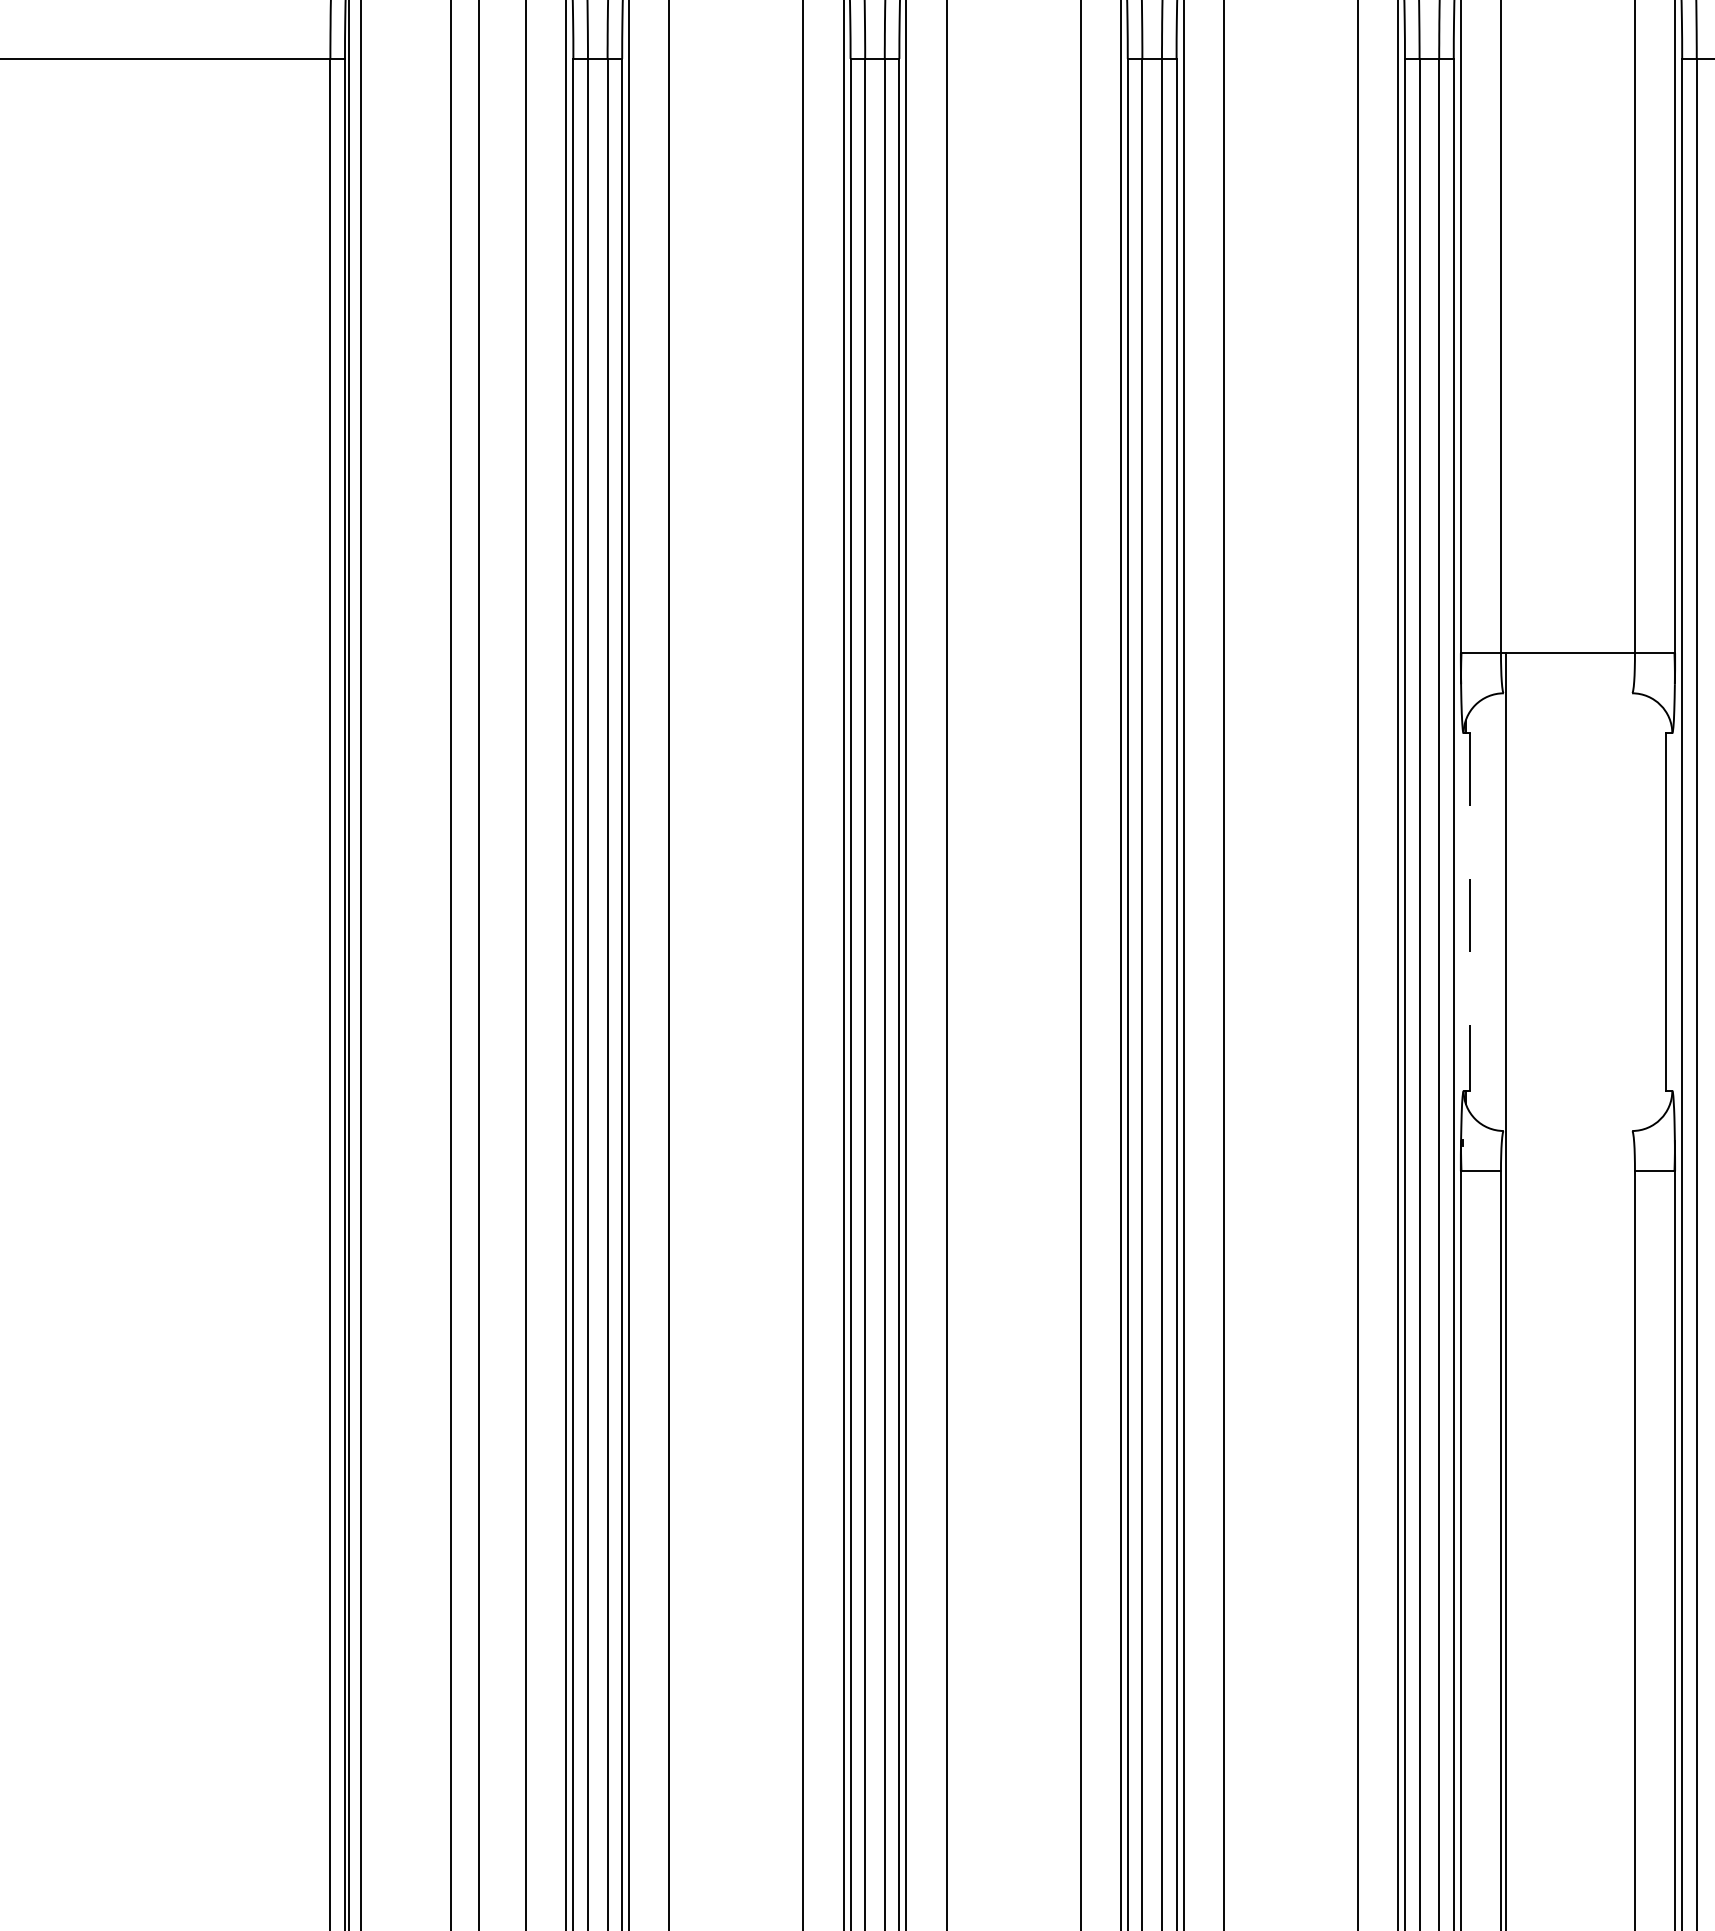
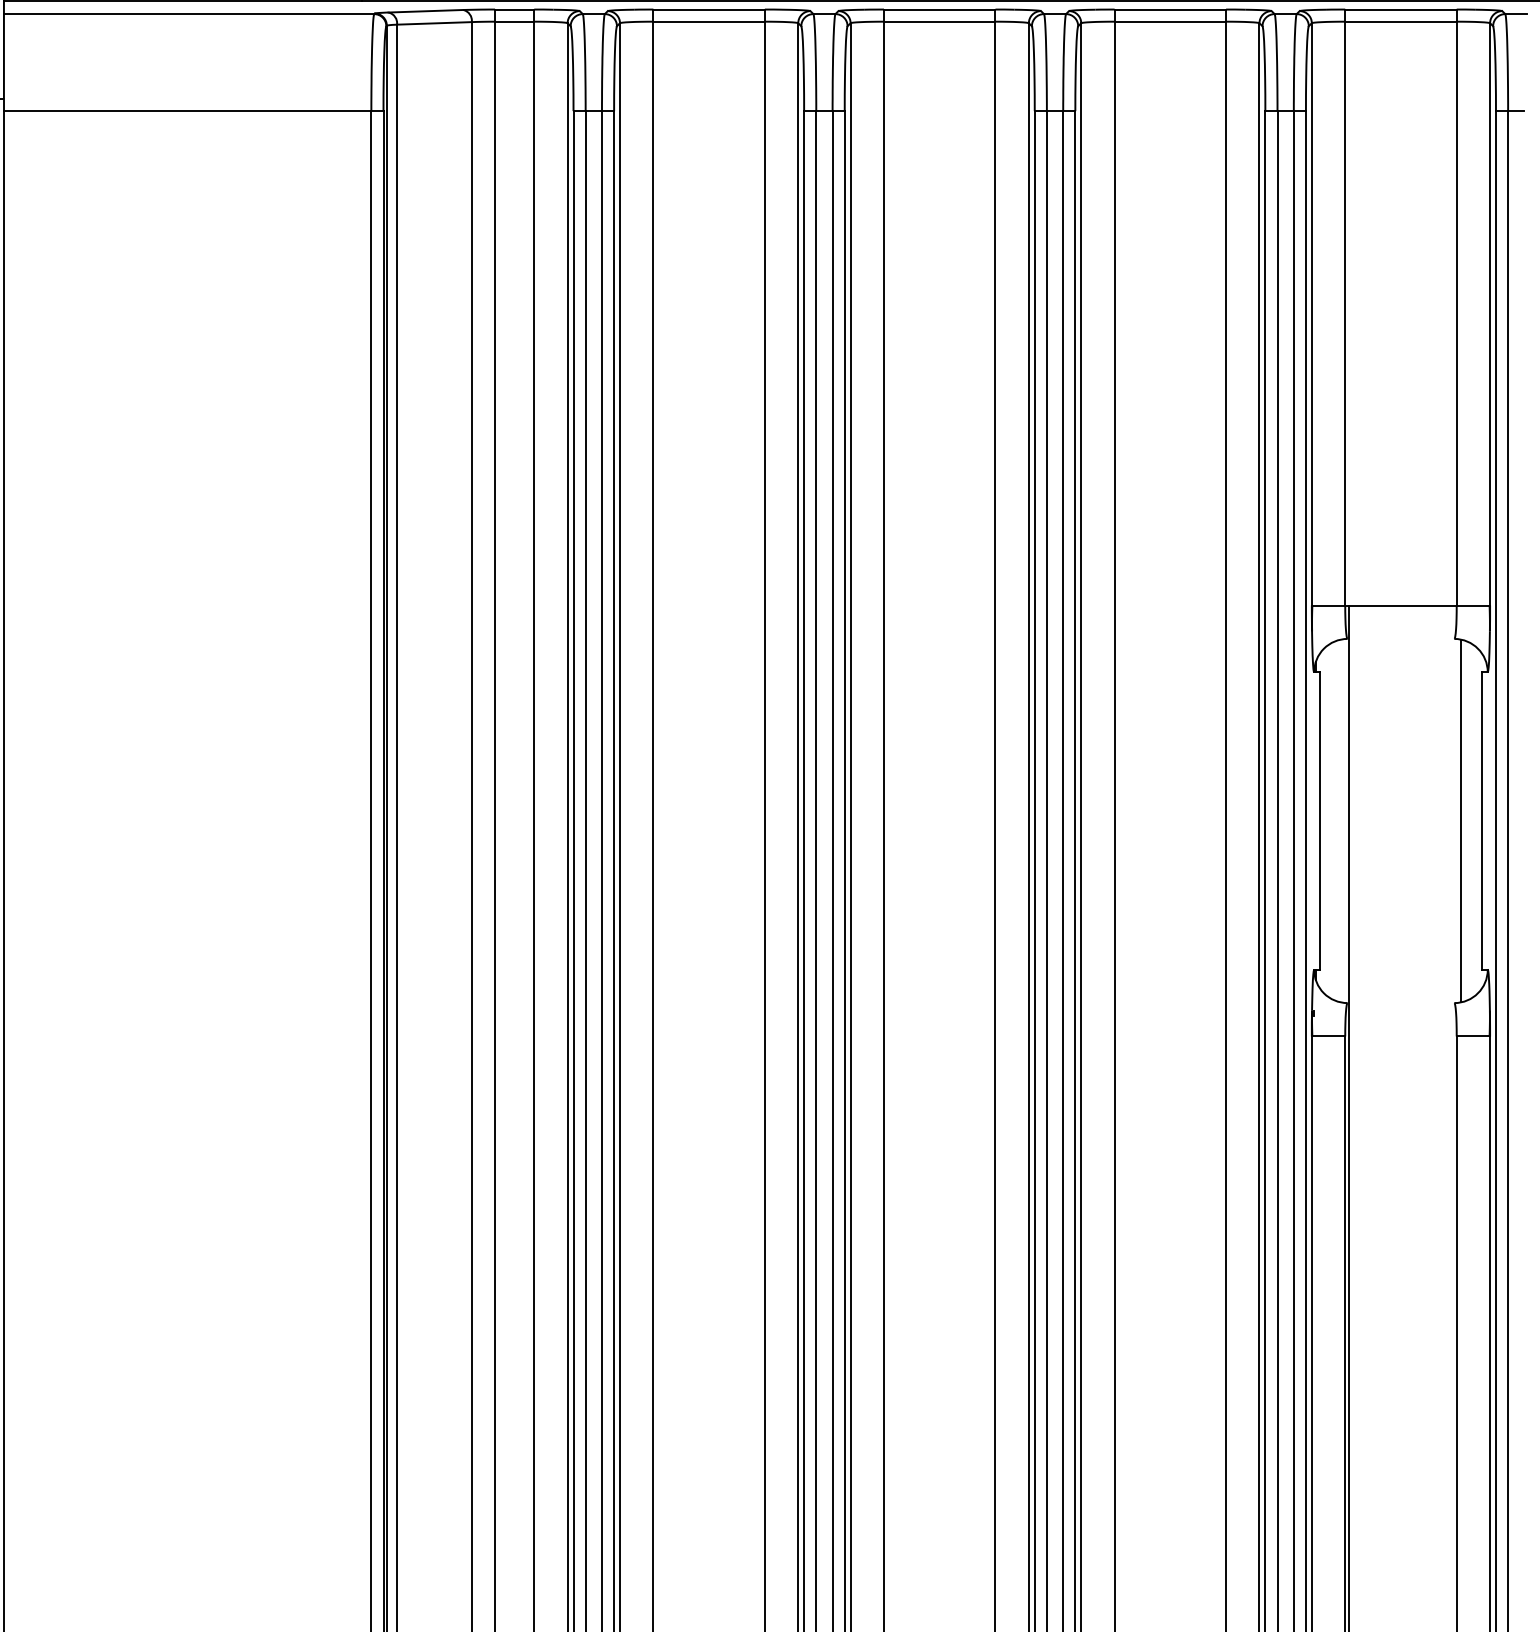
line: (1639, 911) -> (1460, 820), added
line: (1470, 912) -> (1319, 821), dashed -> solid

